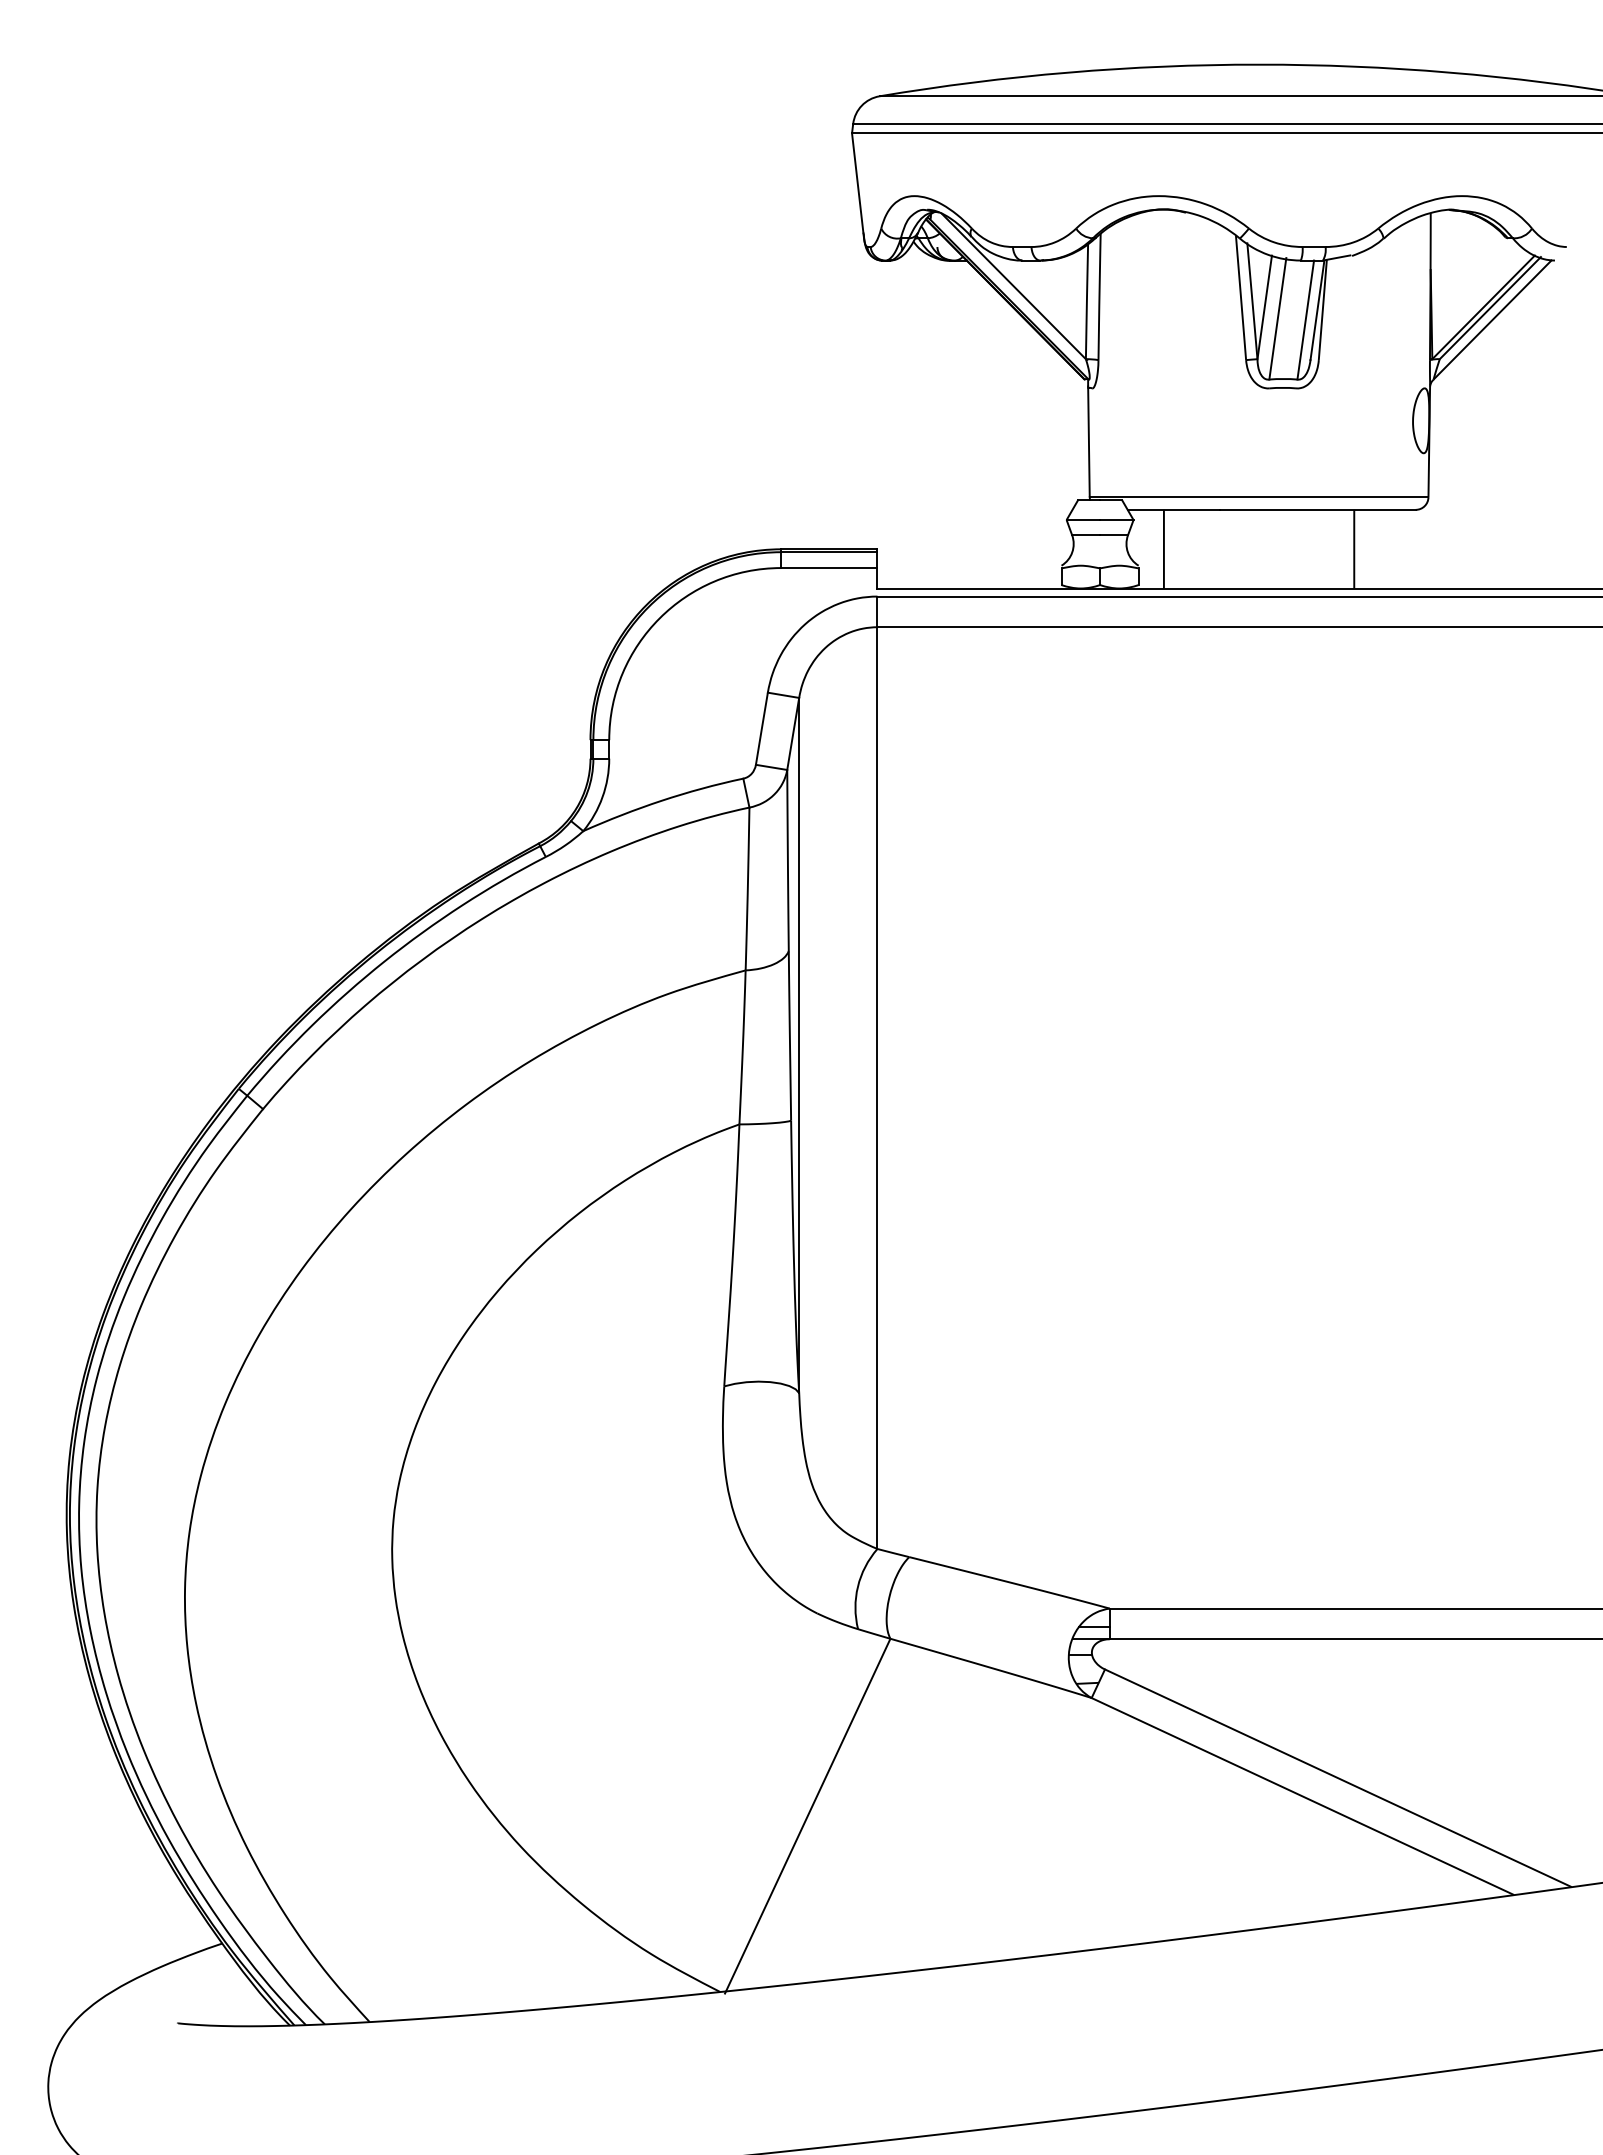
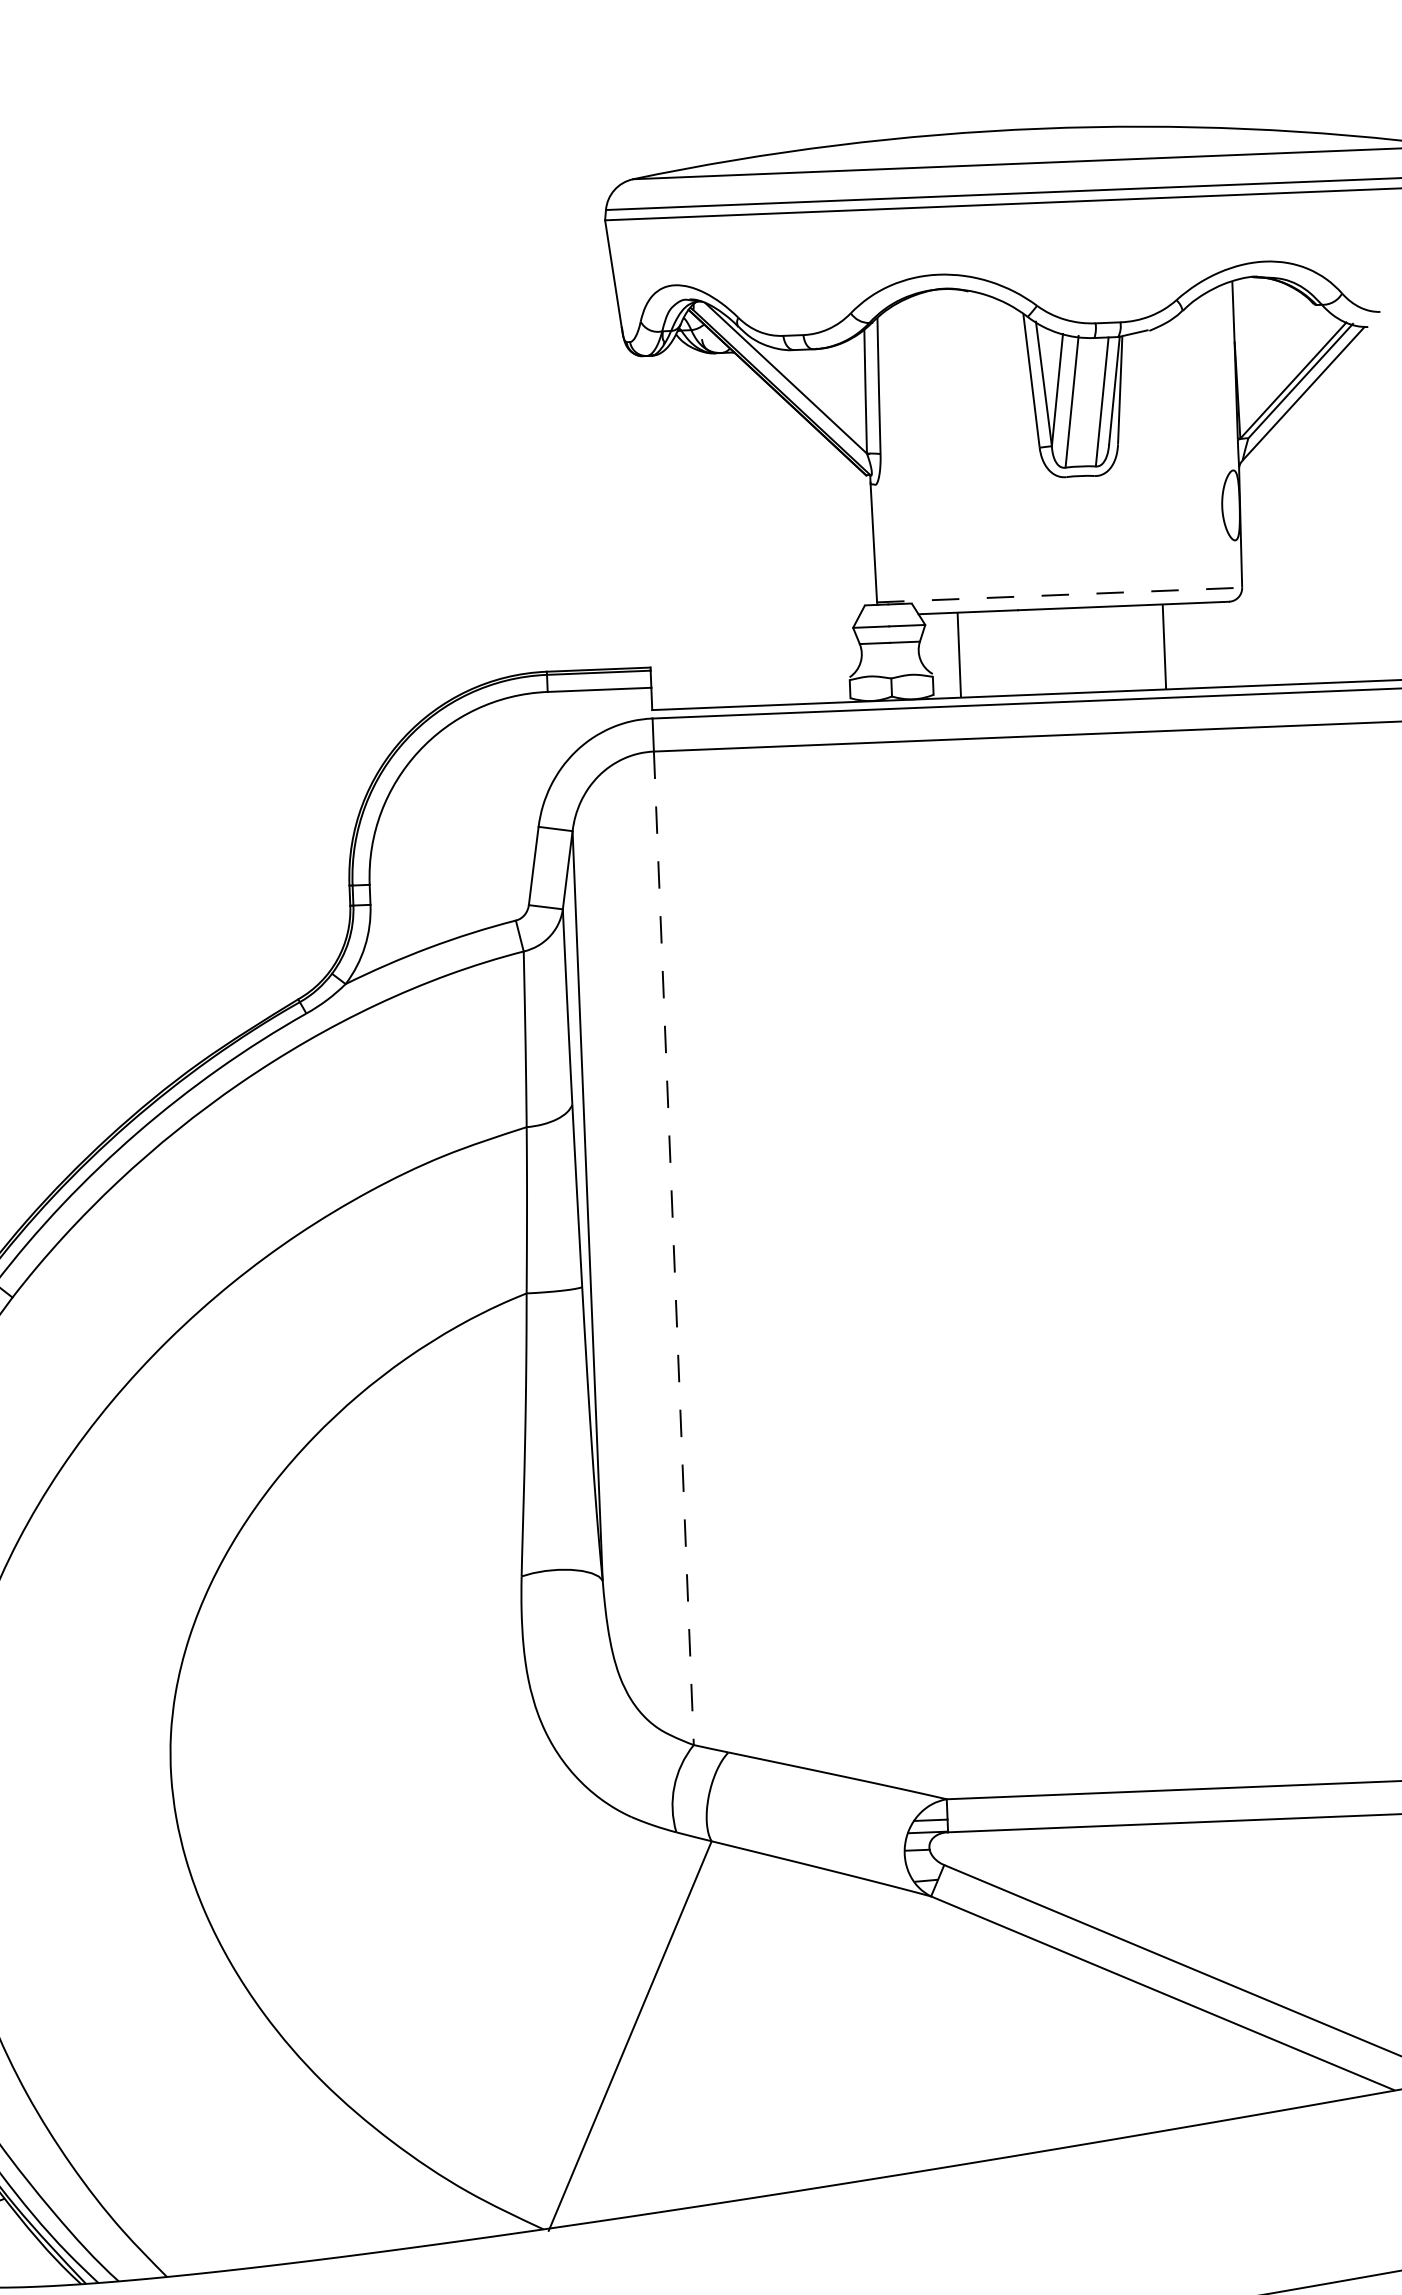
line: (1259, 497) -> (1060, 595), solid -> dashed
line: (877, 1088) -> (673, 1248), solid -> dashed

